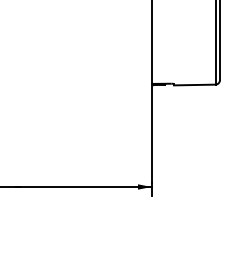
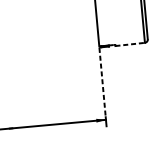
line: (194, 85) -> (130, 44), solid -> dashed
line: (151, 134) -> (102, 82), solid -> dashed

